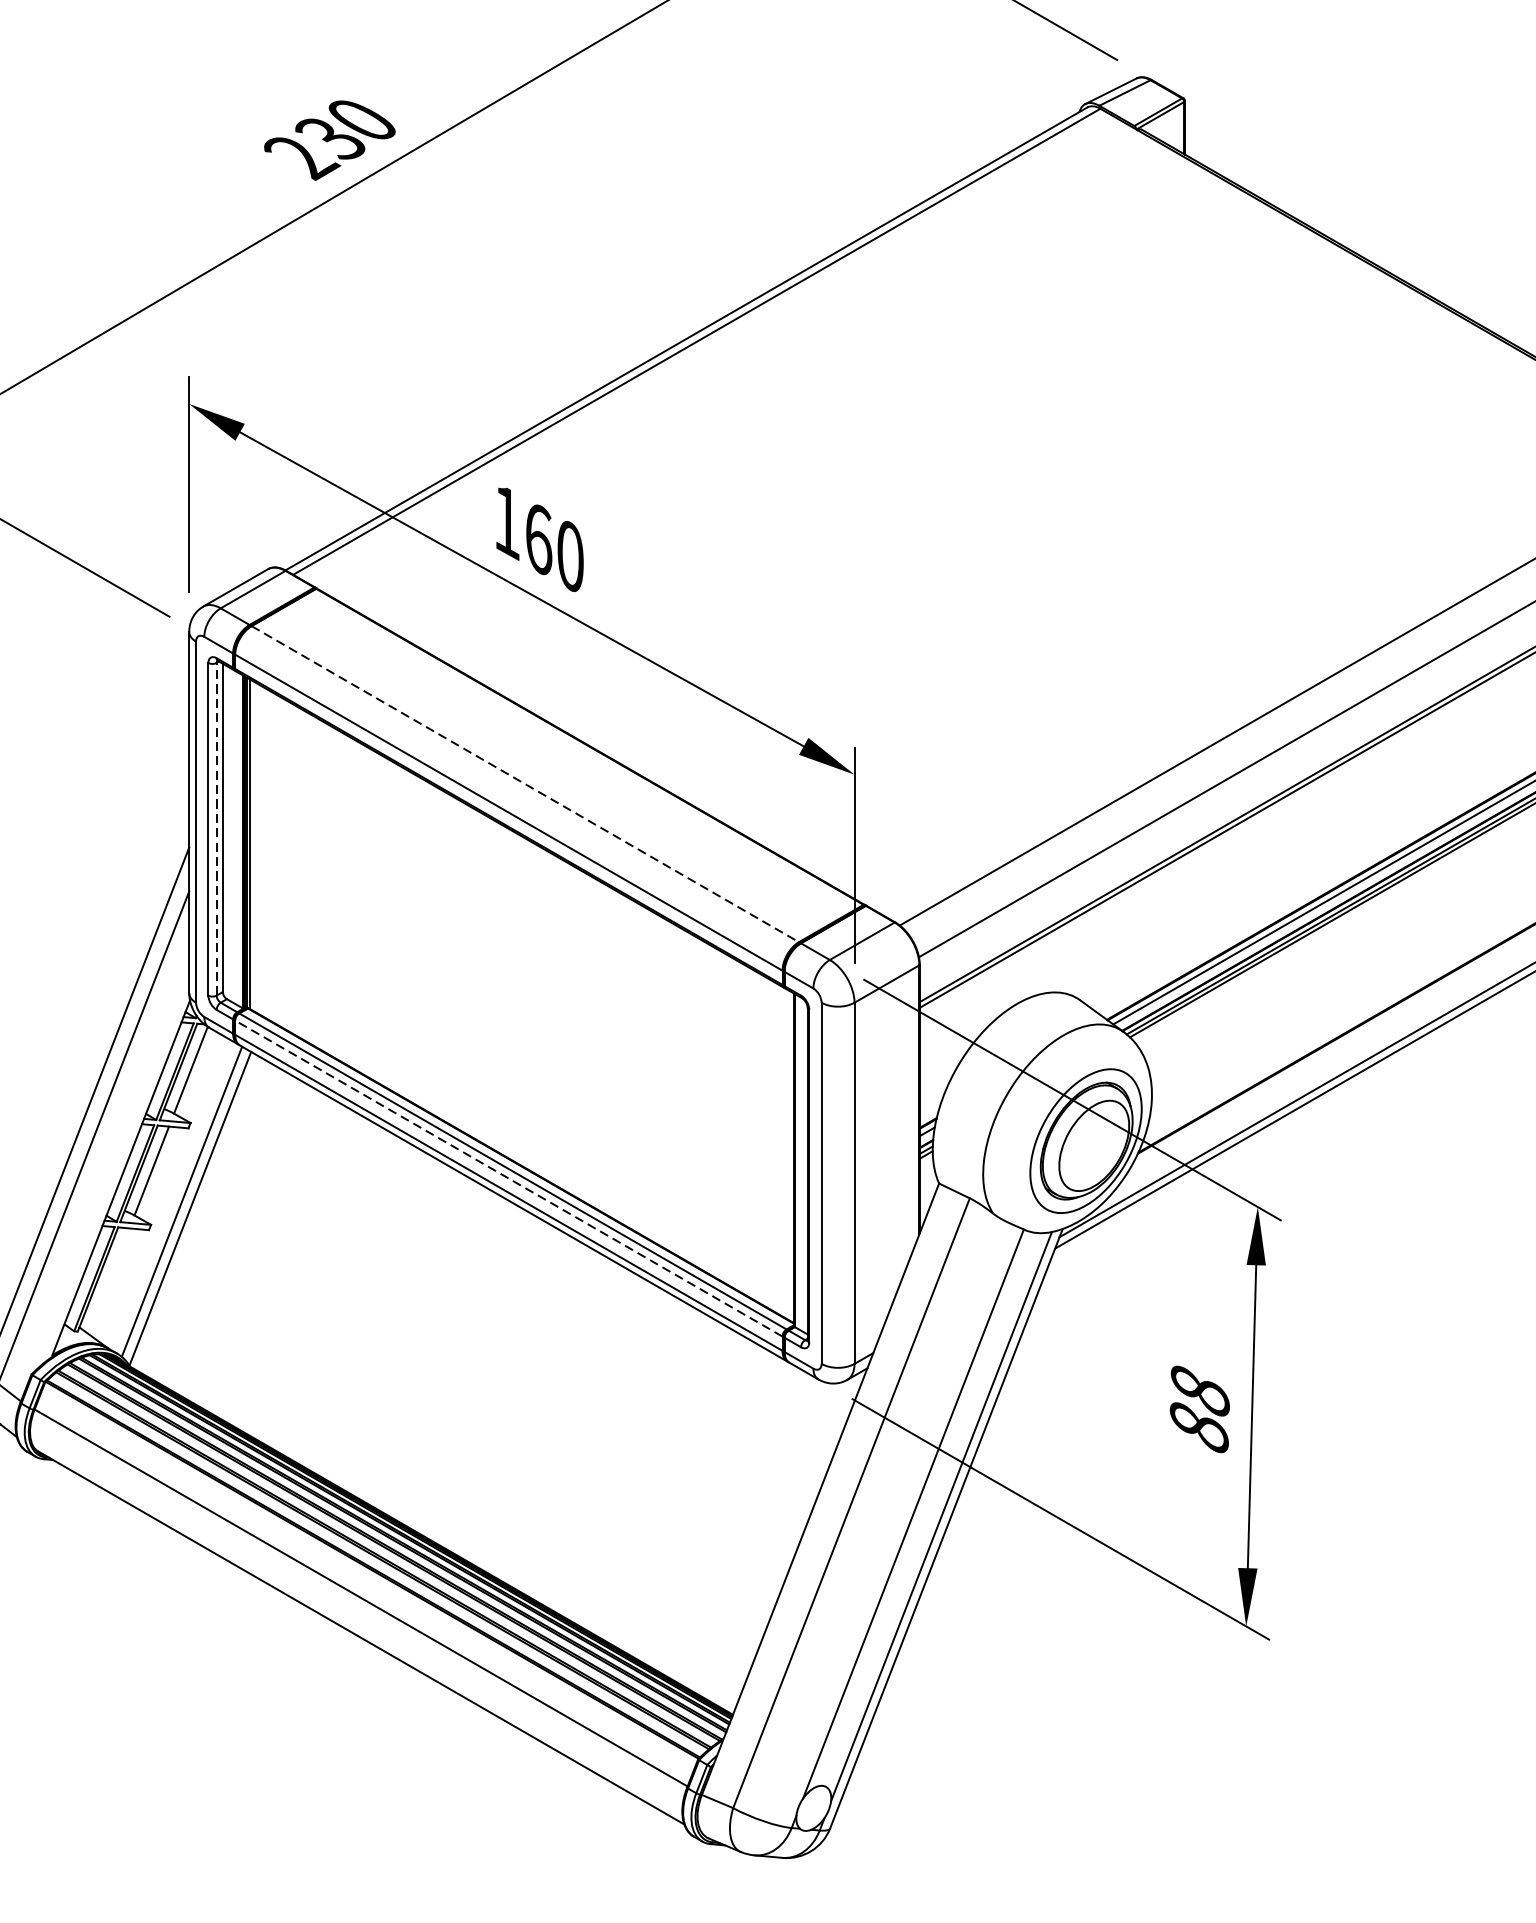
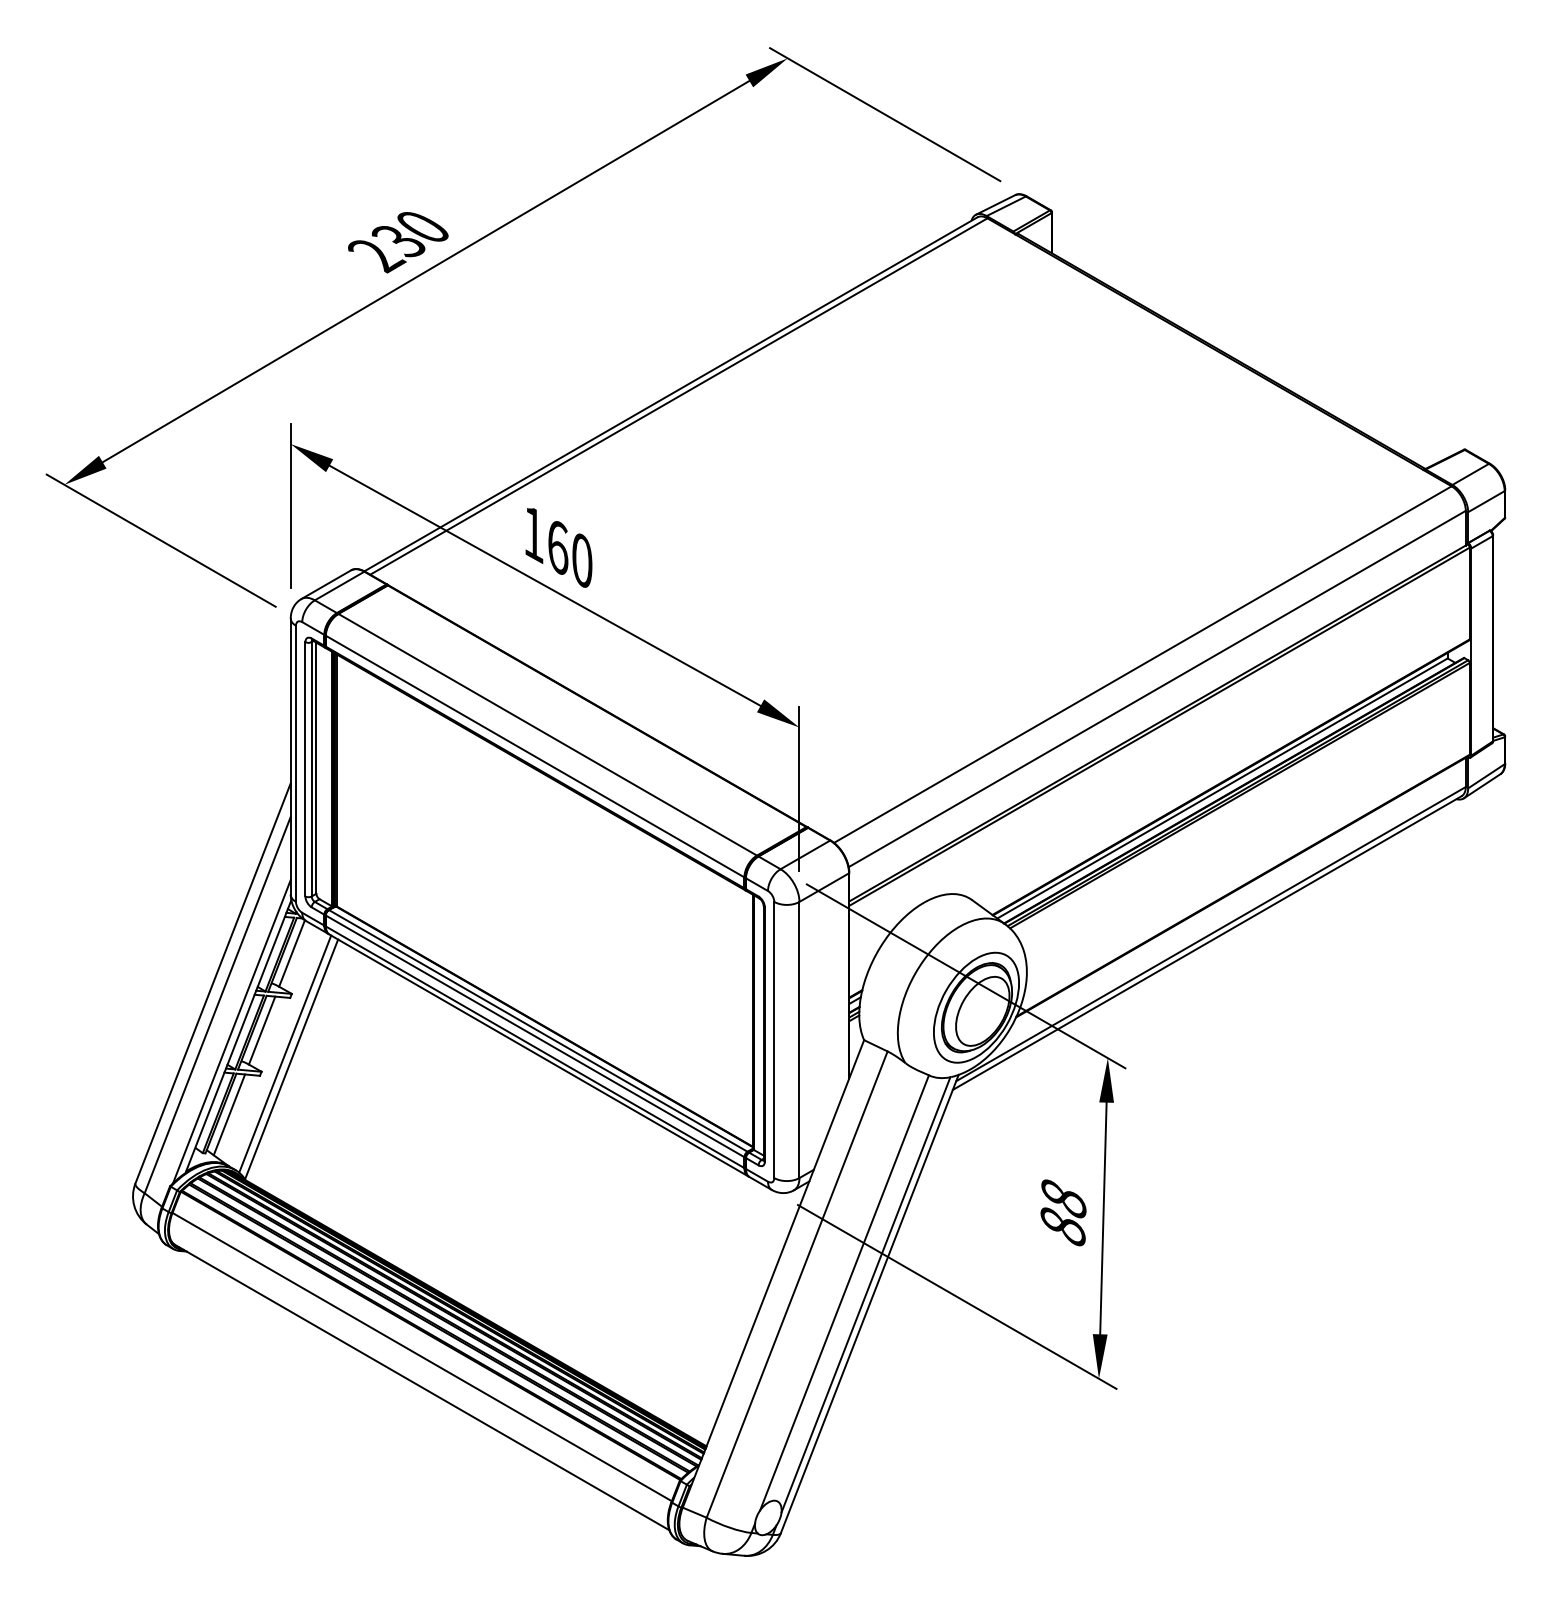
line: (525, 783) -> (547, 734), dashed -> solid
line: (216, 828) -> (311, 768), dashed -> solid
line: (111, 1172) -> (231, 1031), added
line: (509, 1178) -> (535, 1036), dashed -> solid
line: (109, 1280) -> (229, 1114), added

